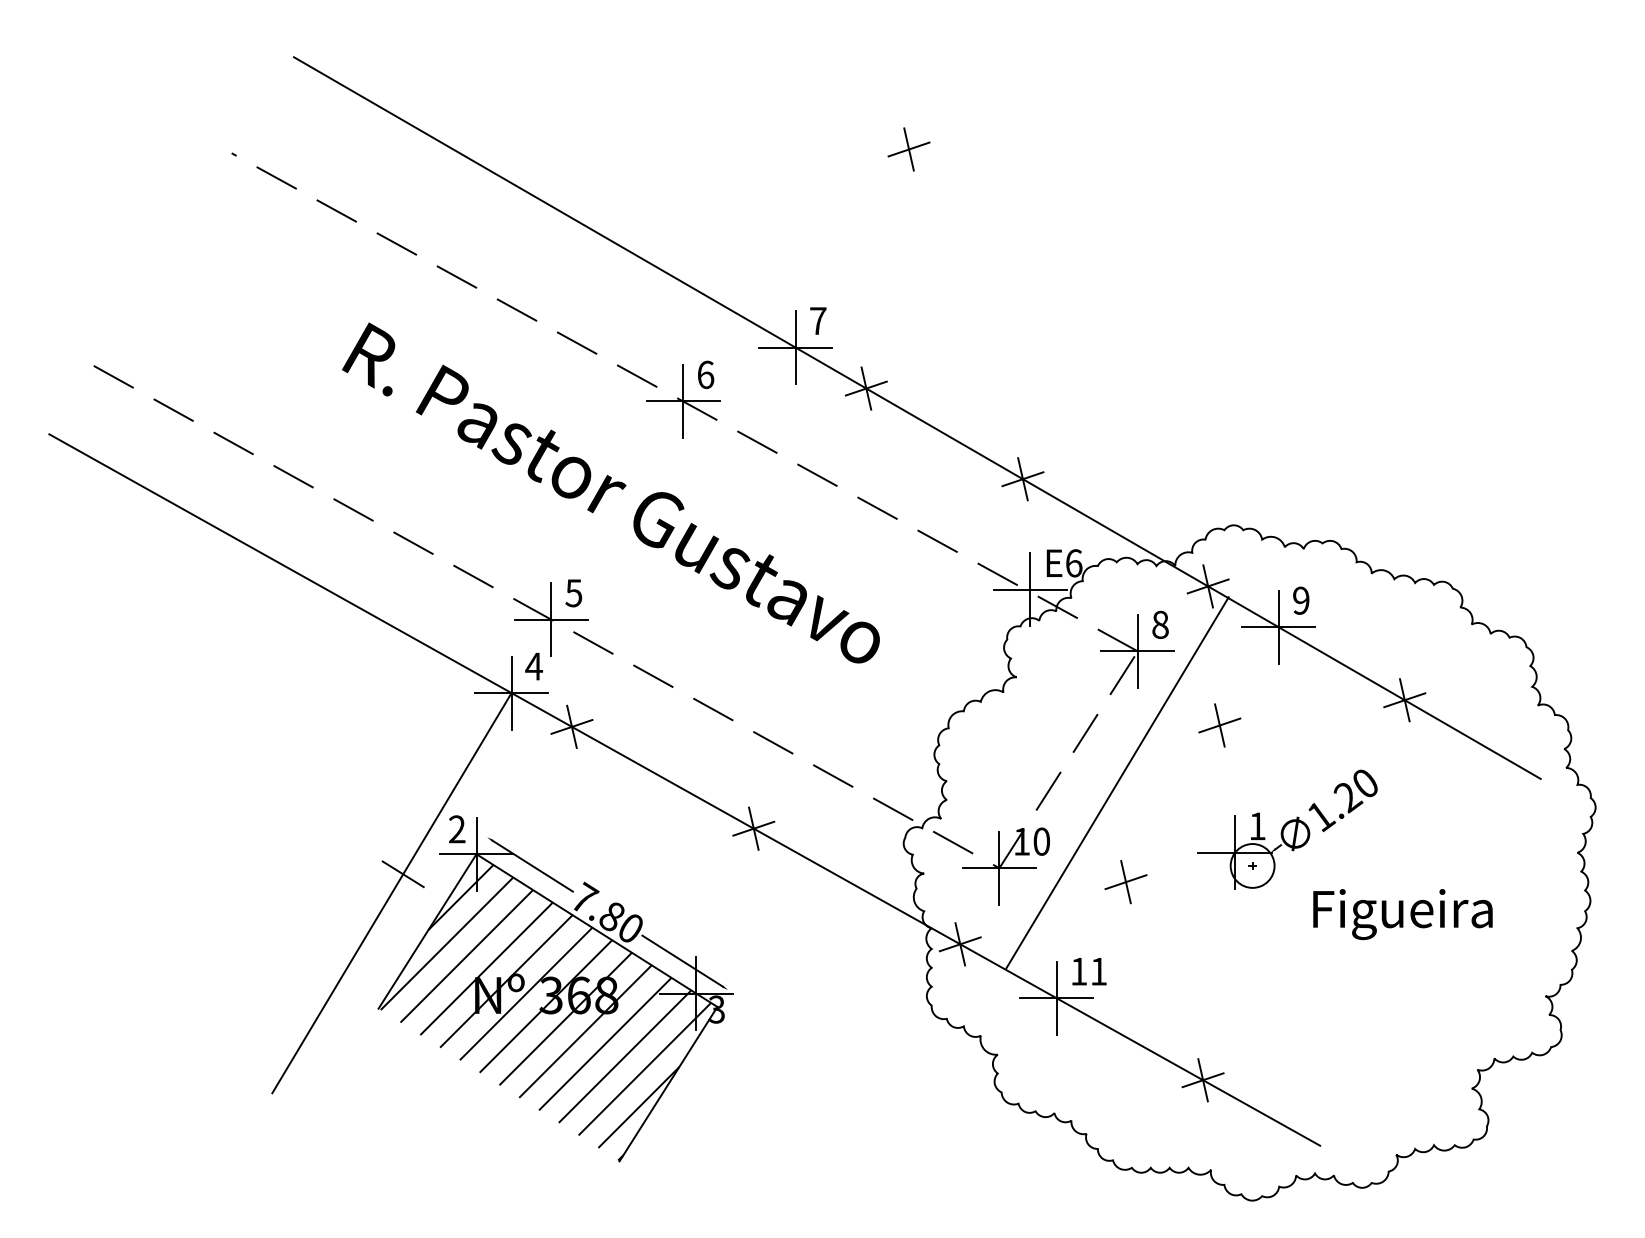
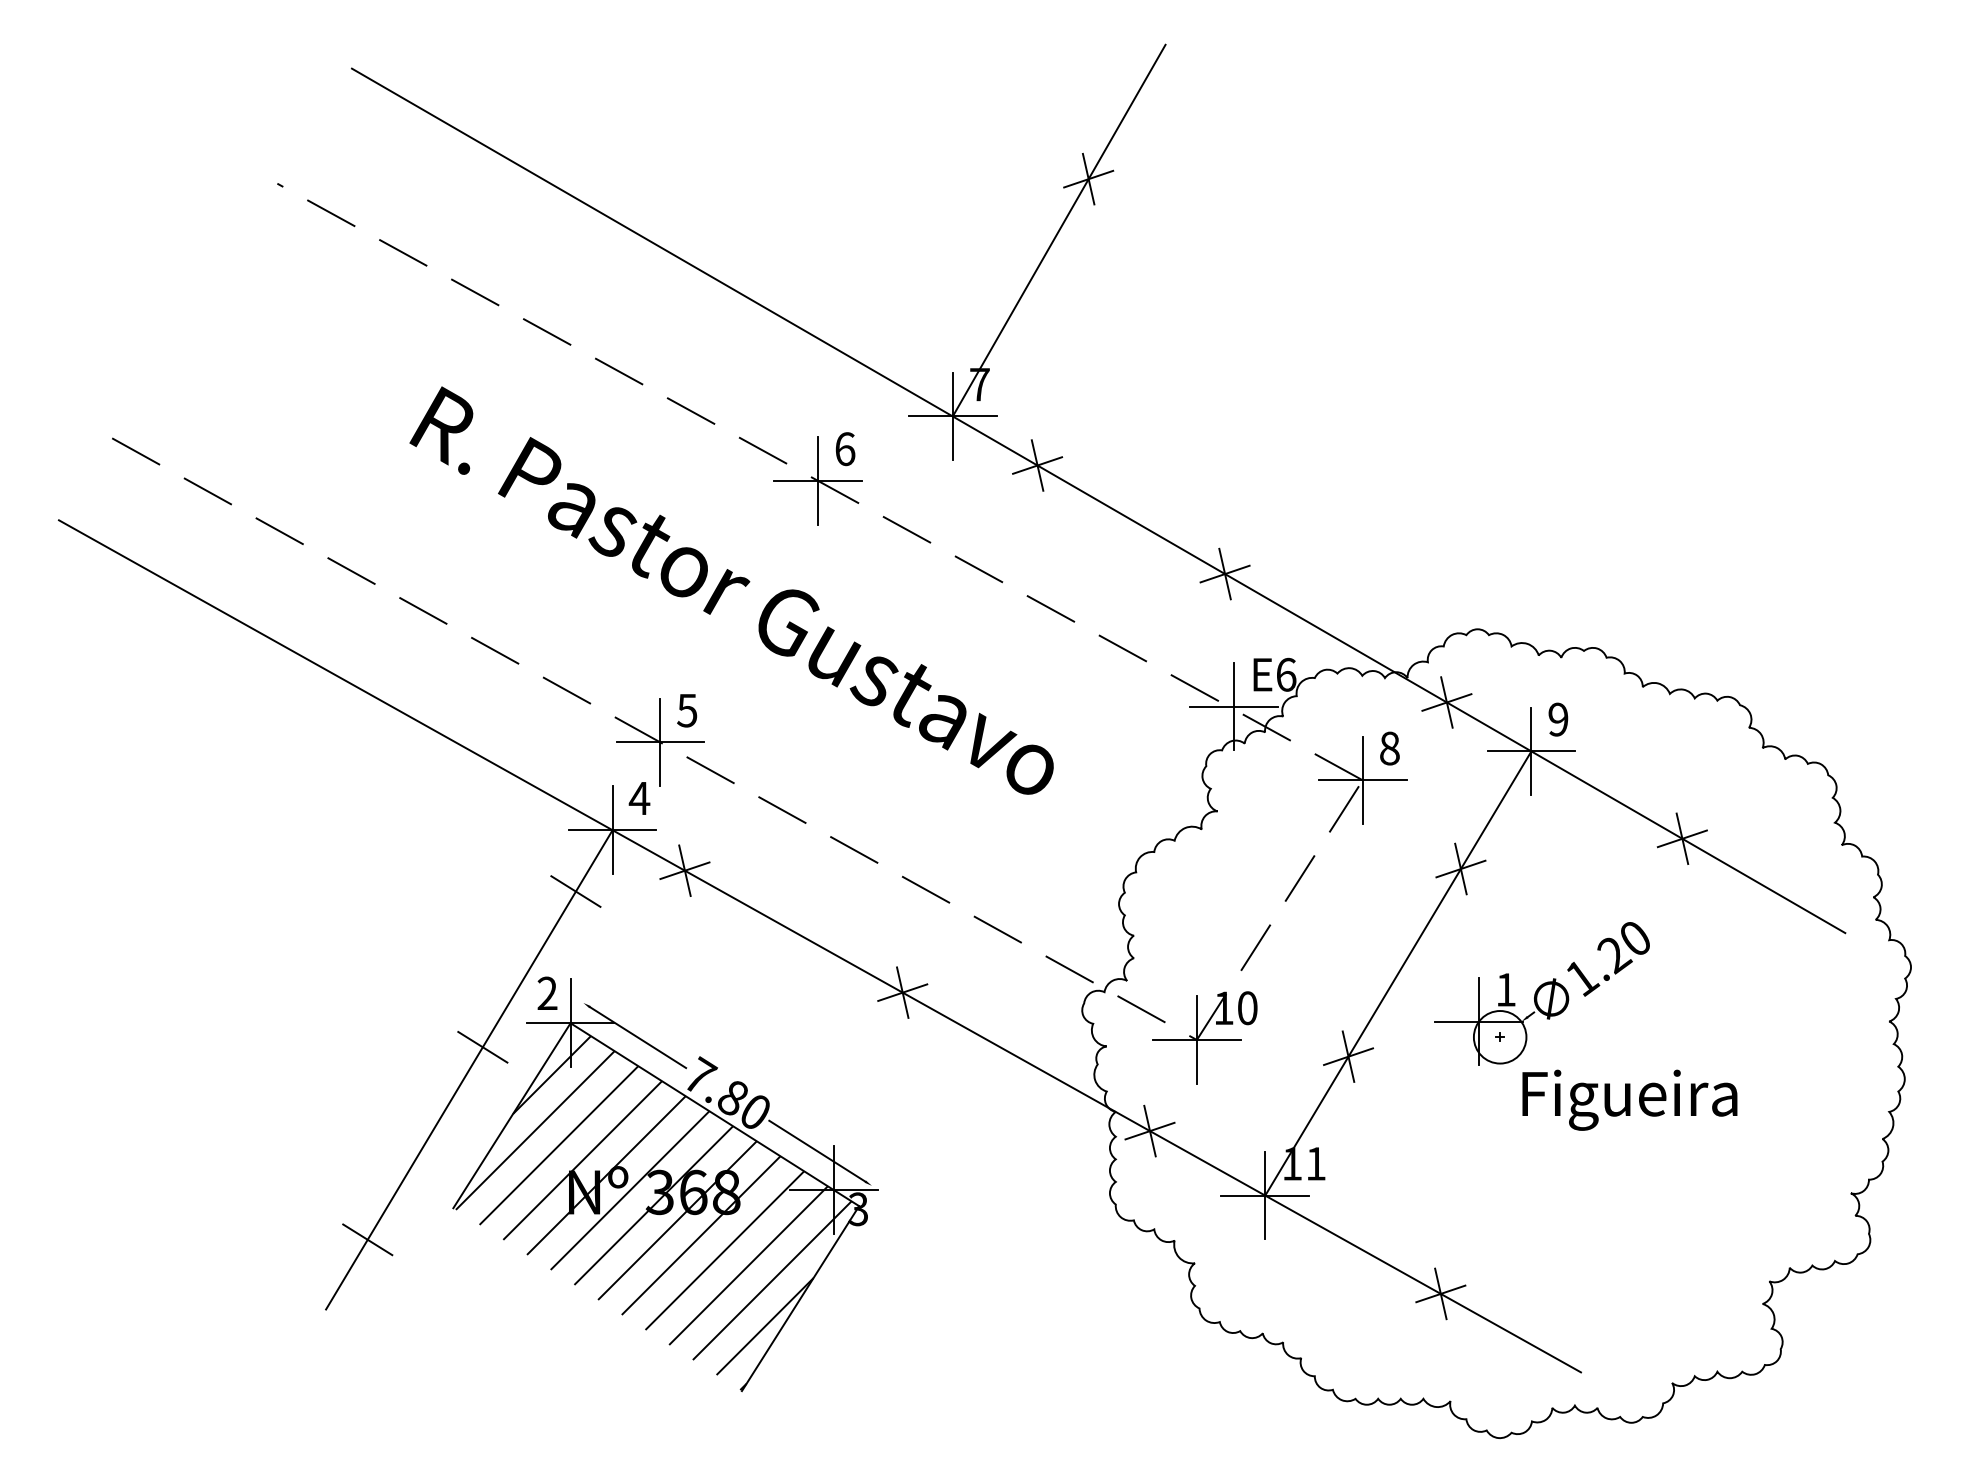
line: (884, 192) -> (1059, 230), added
line: (480, 744) -> (575, 891), added
line: (1117, 782) -> (1398, 973), moved
text: (1402, 914) -> (1629, 1100), moved
line: (306, 1034) -> (366, 1239), added

